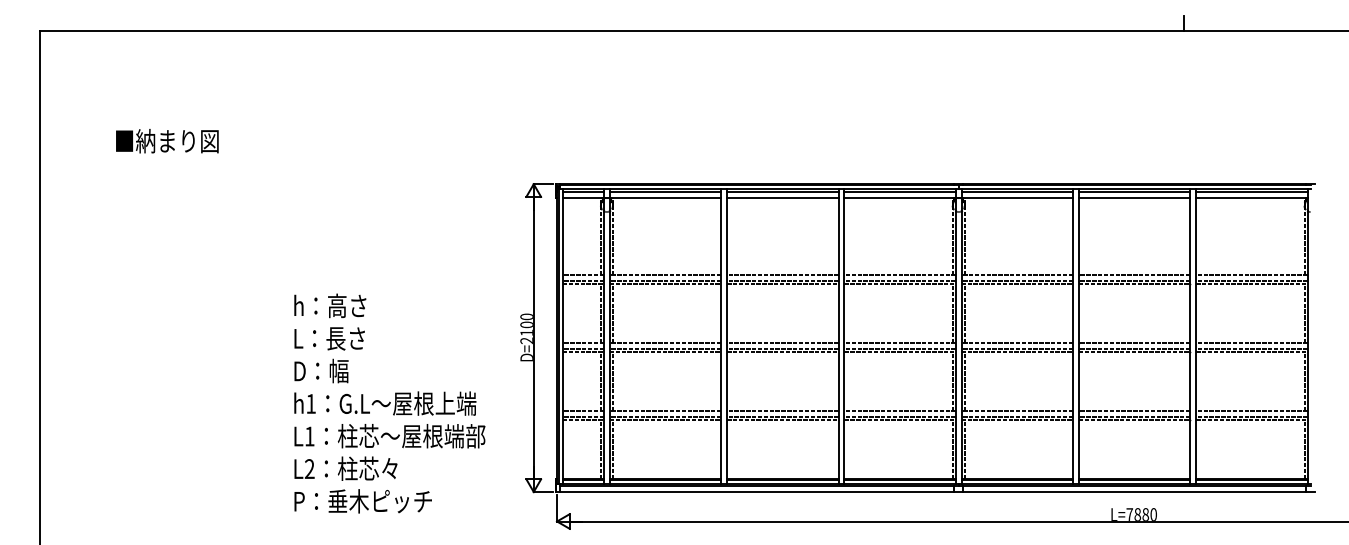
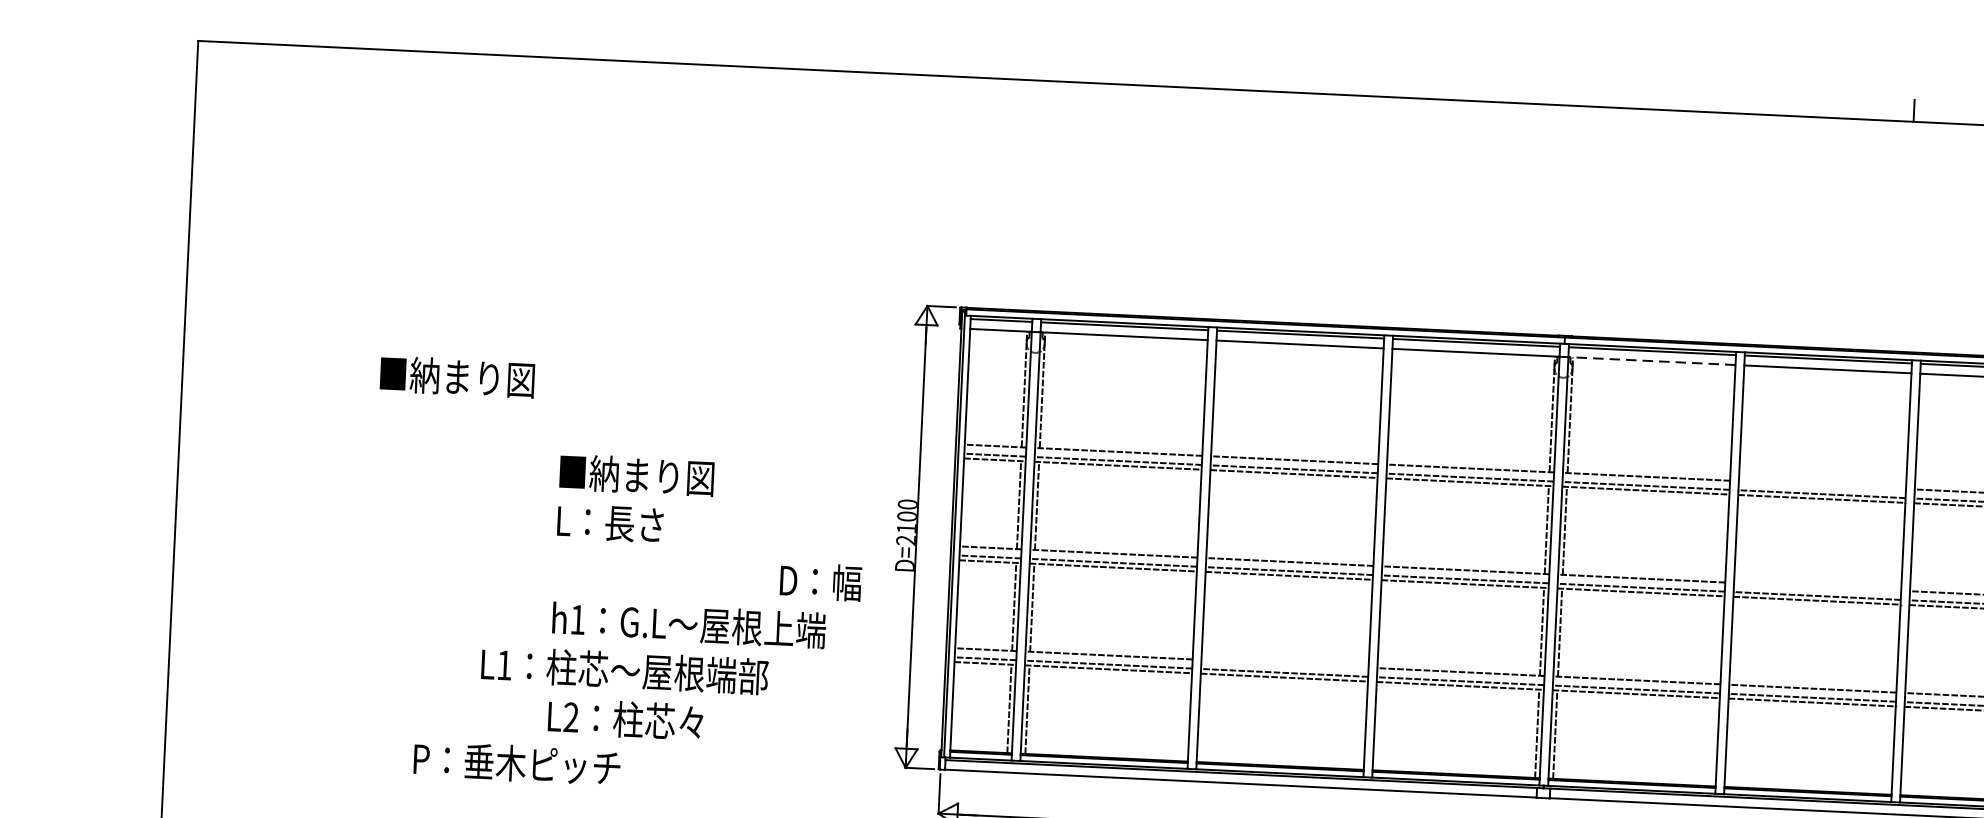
text: (167, 141) -> (457, 377), moved
line: (1017, 198) -> (1652, 361), solid -> dashed
line: (1134, 275) -> (1822, 485), removed
text: (345, 305) -> (636, 474), h：高さ -> ■納まり図
line: (1134, 343) -> (1817, 587), removed
text: (321, 370) -> (820, 581), moved
line: (782, 410) -> (1284, 663), removed
text: (389, 436) -> (624, 671), moved
text: (362, 501) -> (516, 763), moved

